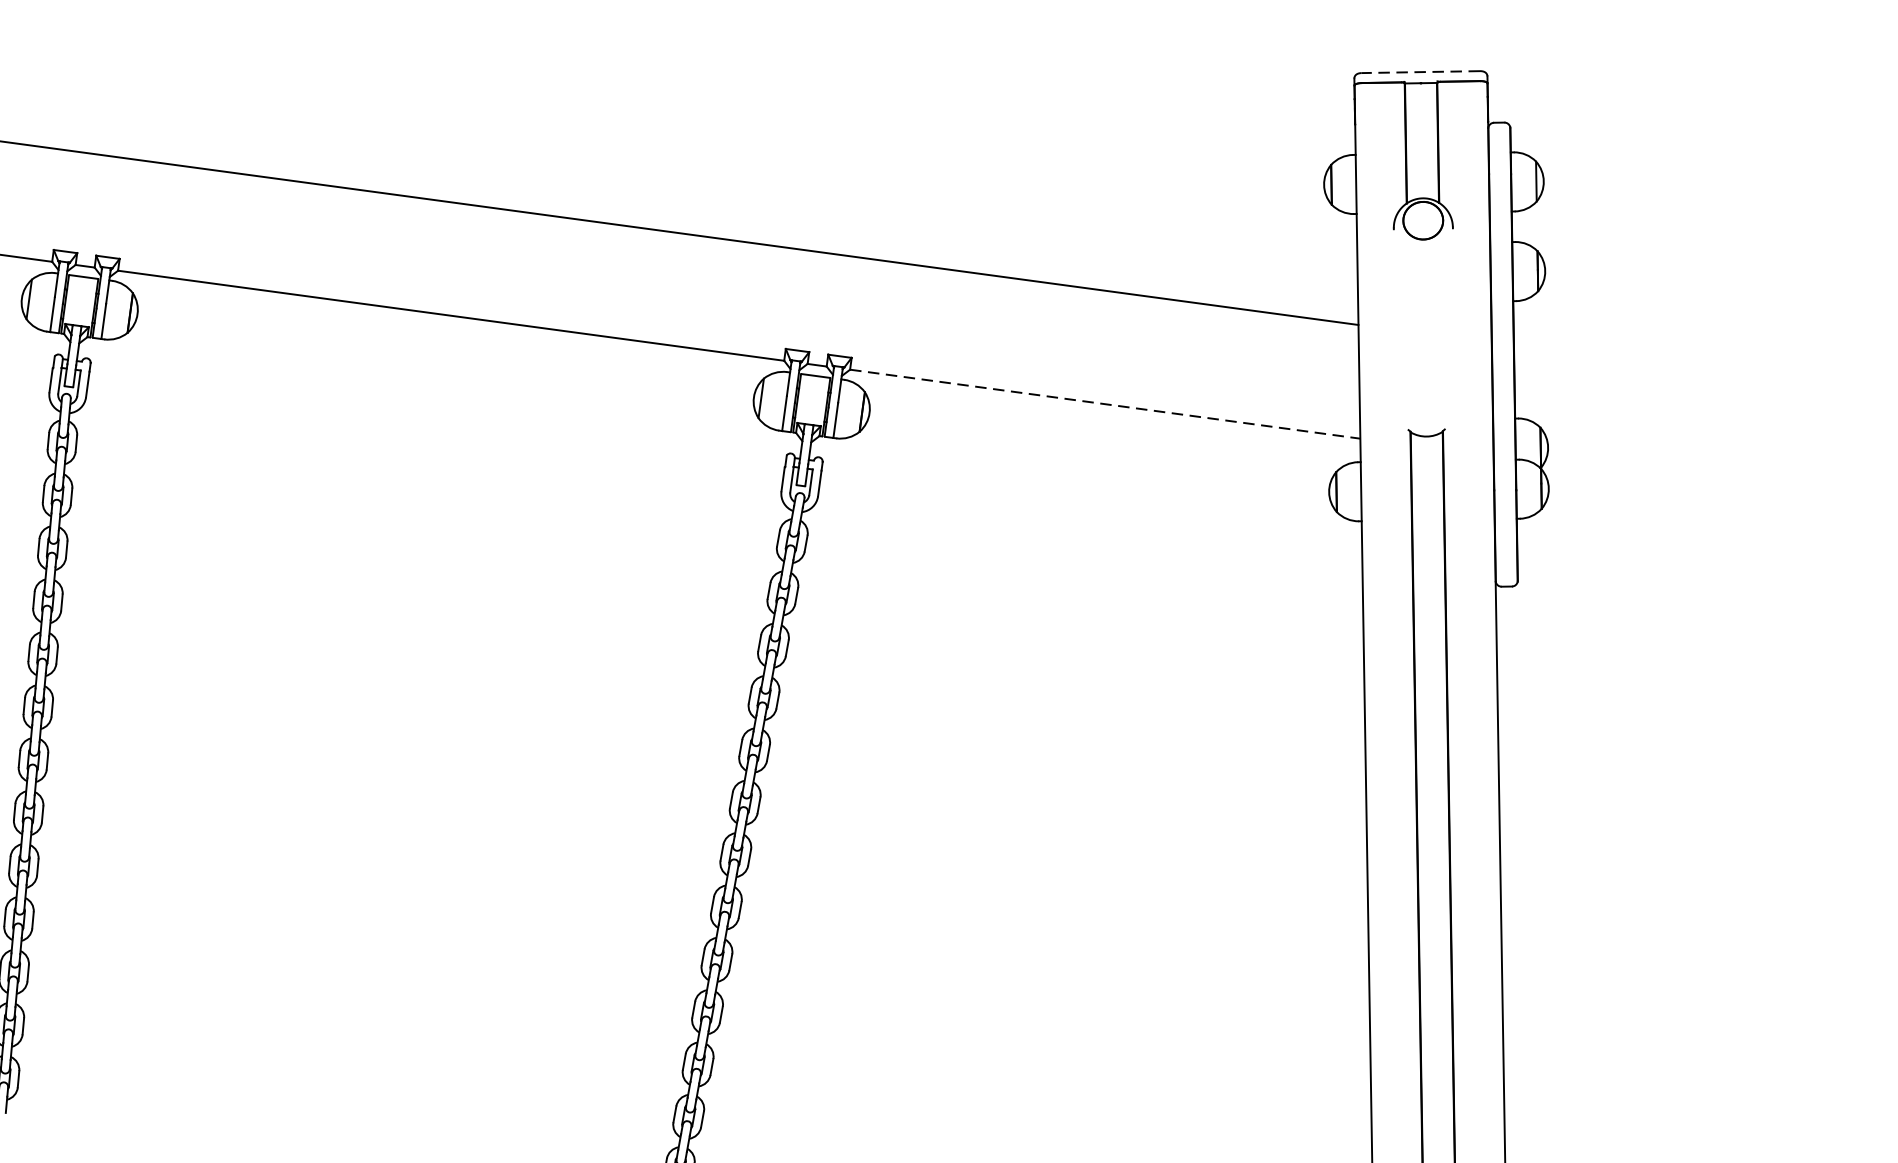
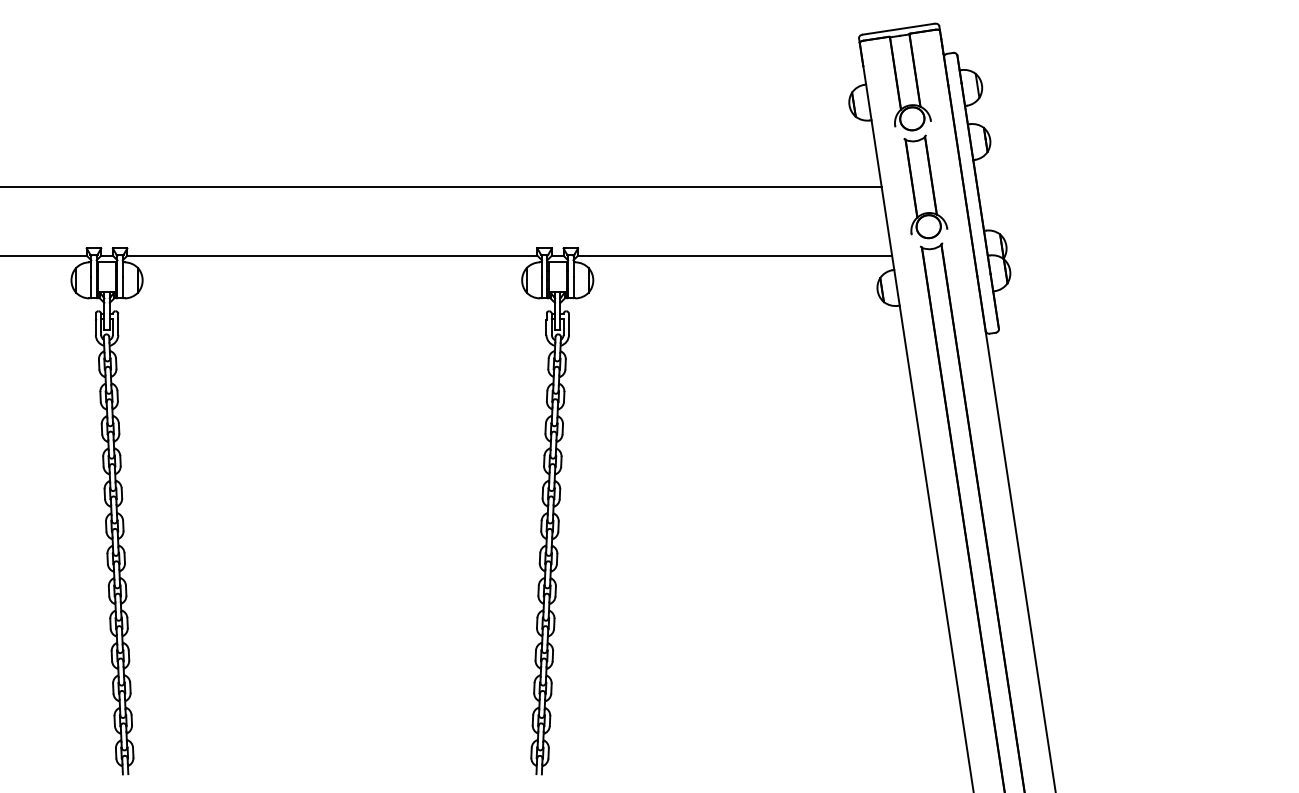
line: (1420, 72) -> (898, 29), dashed -> solid
part: (1429, 333) -> (925, 186), added
line: (1105, 403) -> (735, 255), dashed -> solid

